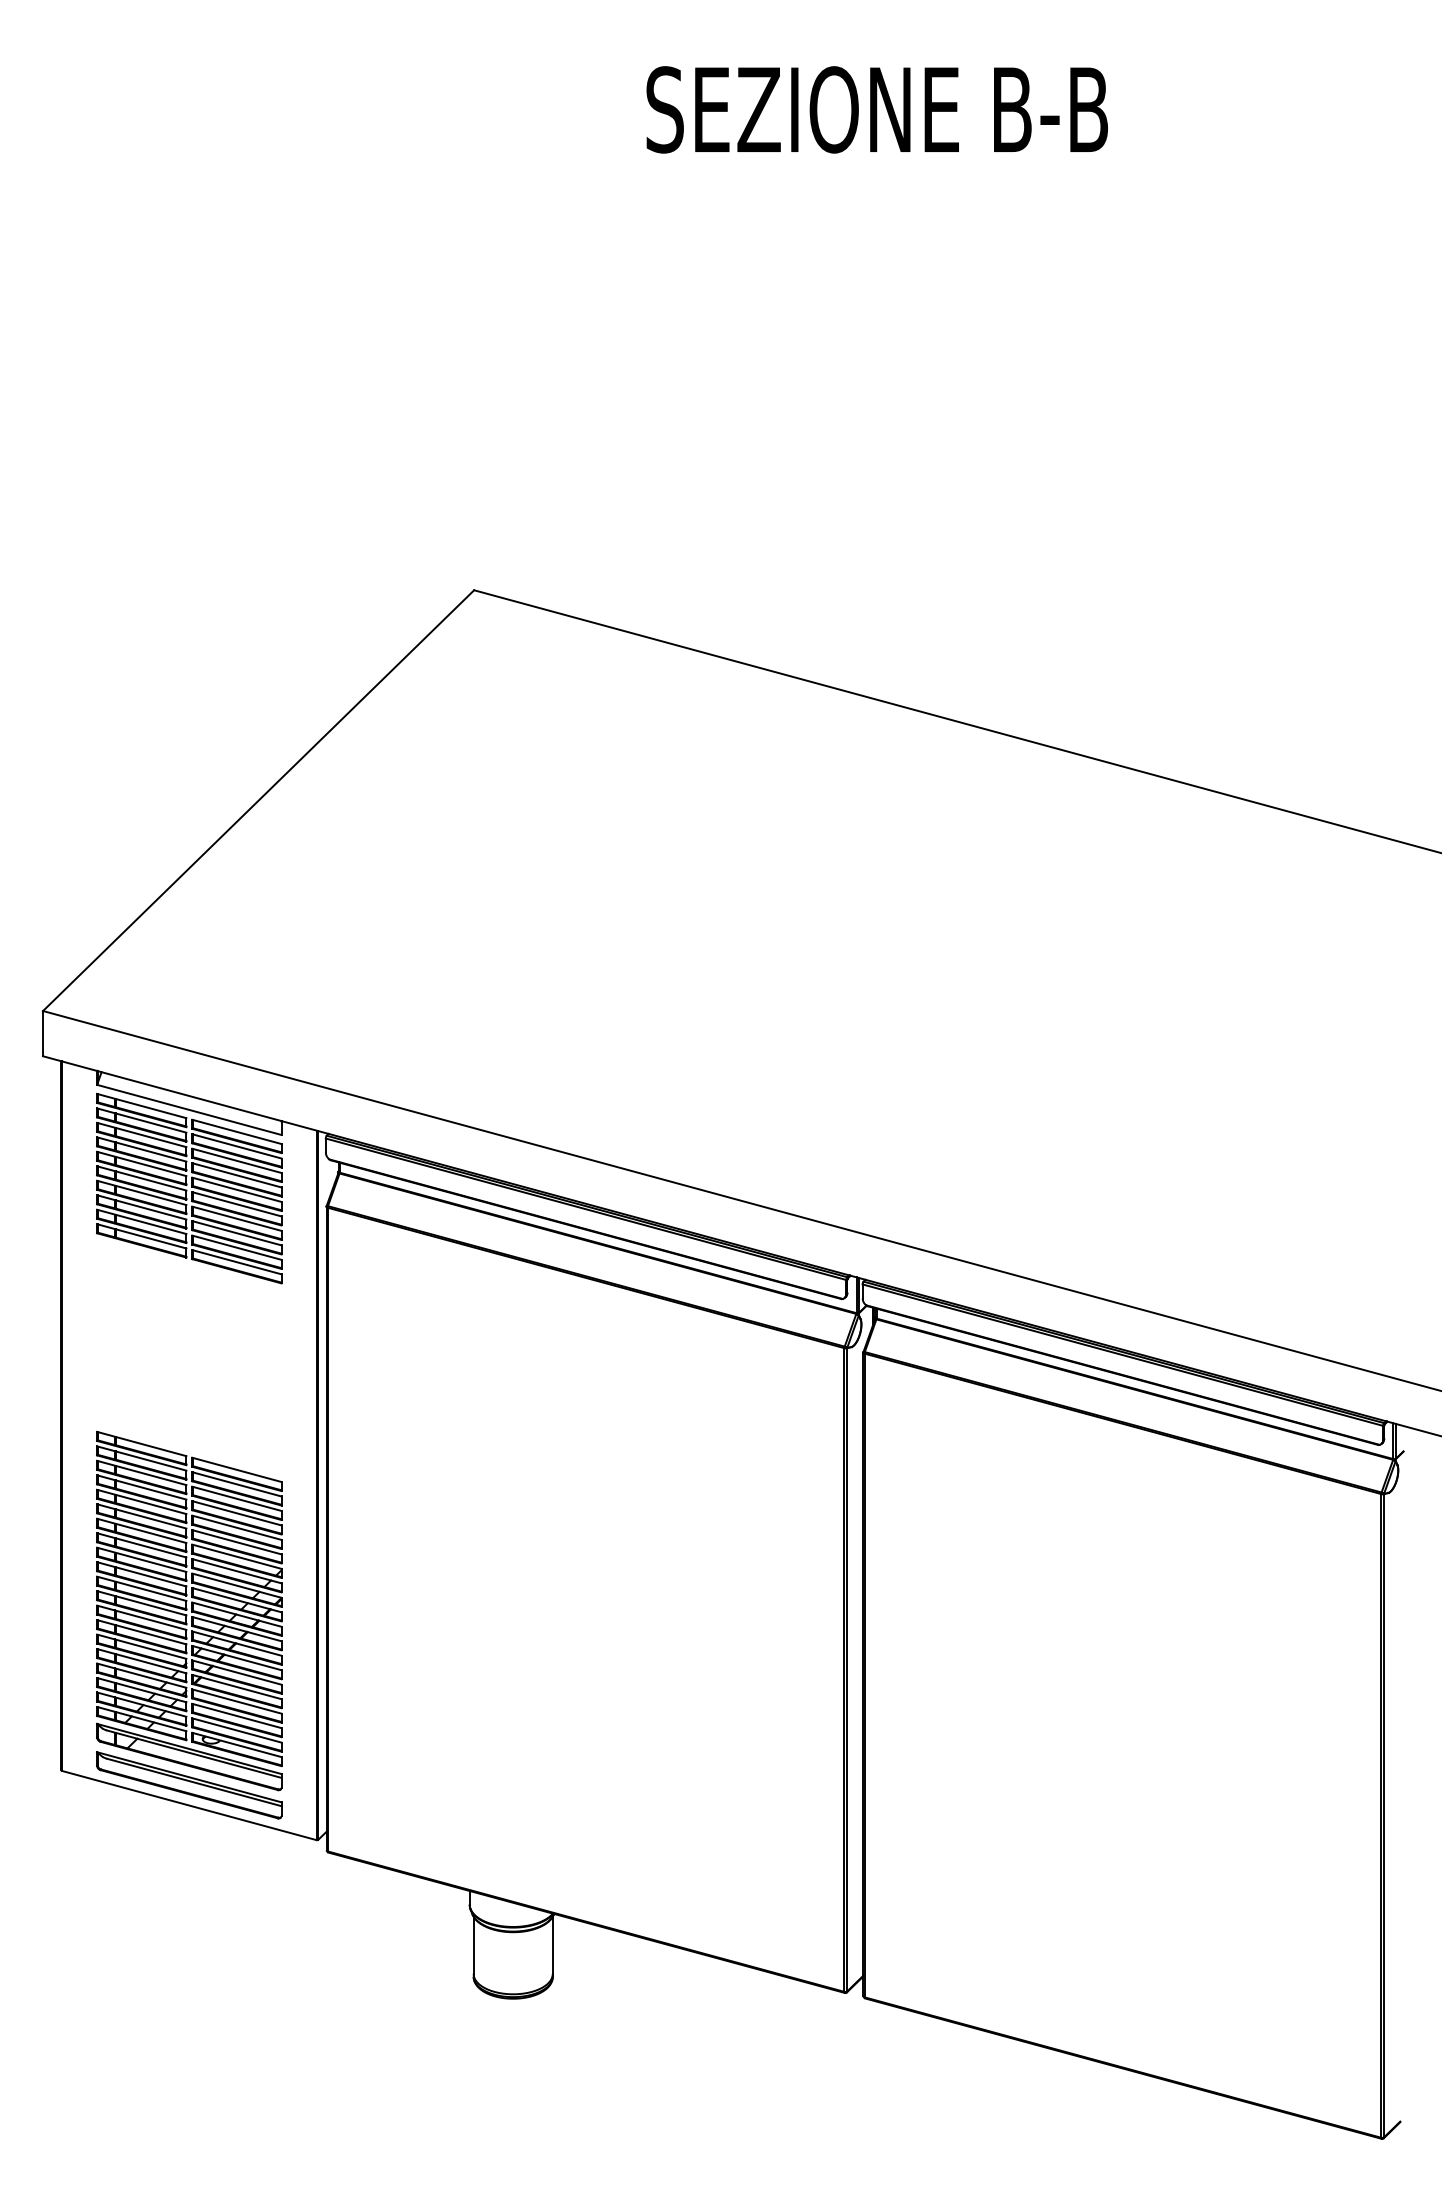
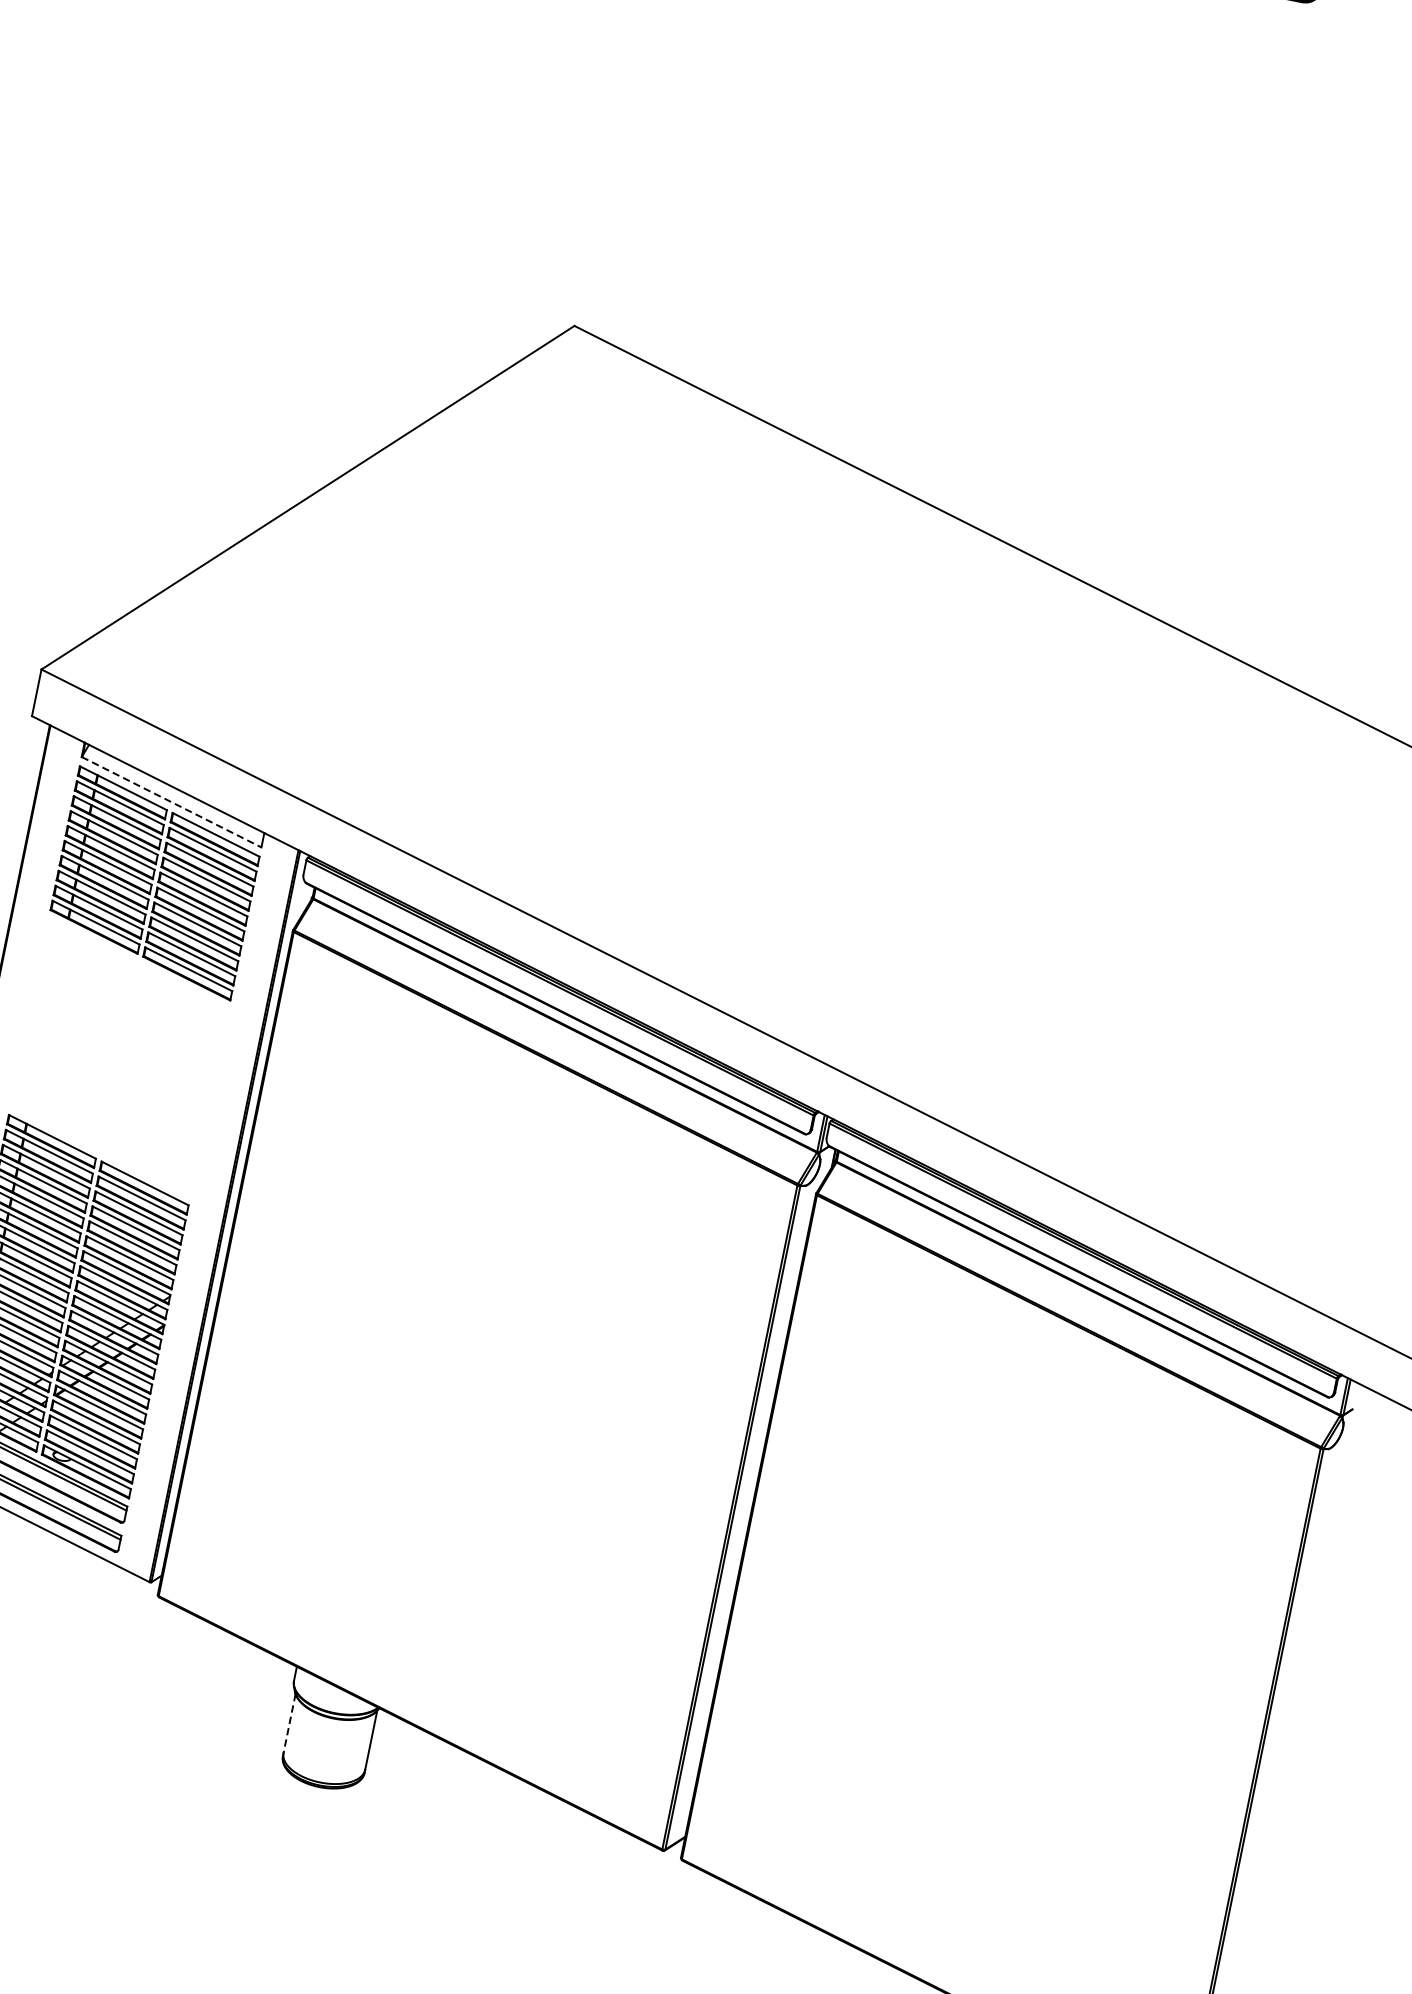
line: (189, 1109) -> (171, 801), solid -> dashed
line: (473, 1945) -> (289, 1723), solid -> dashed

